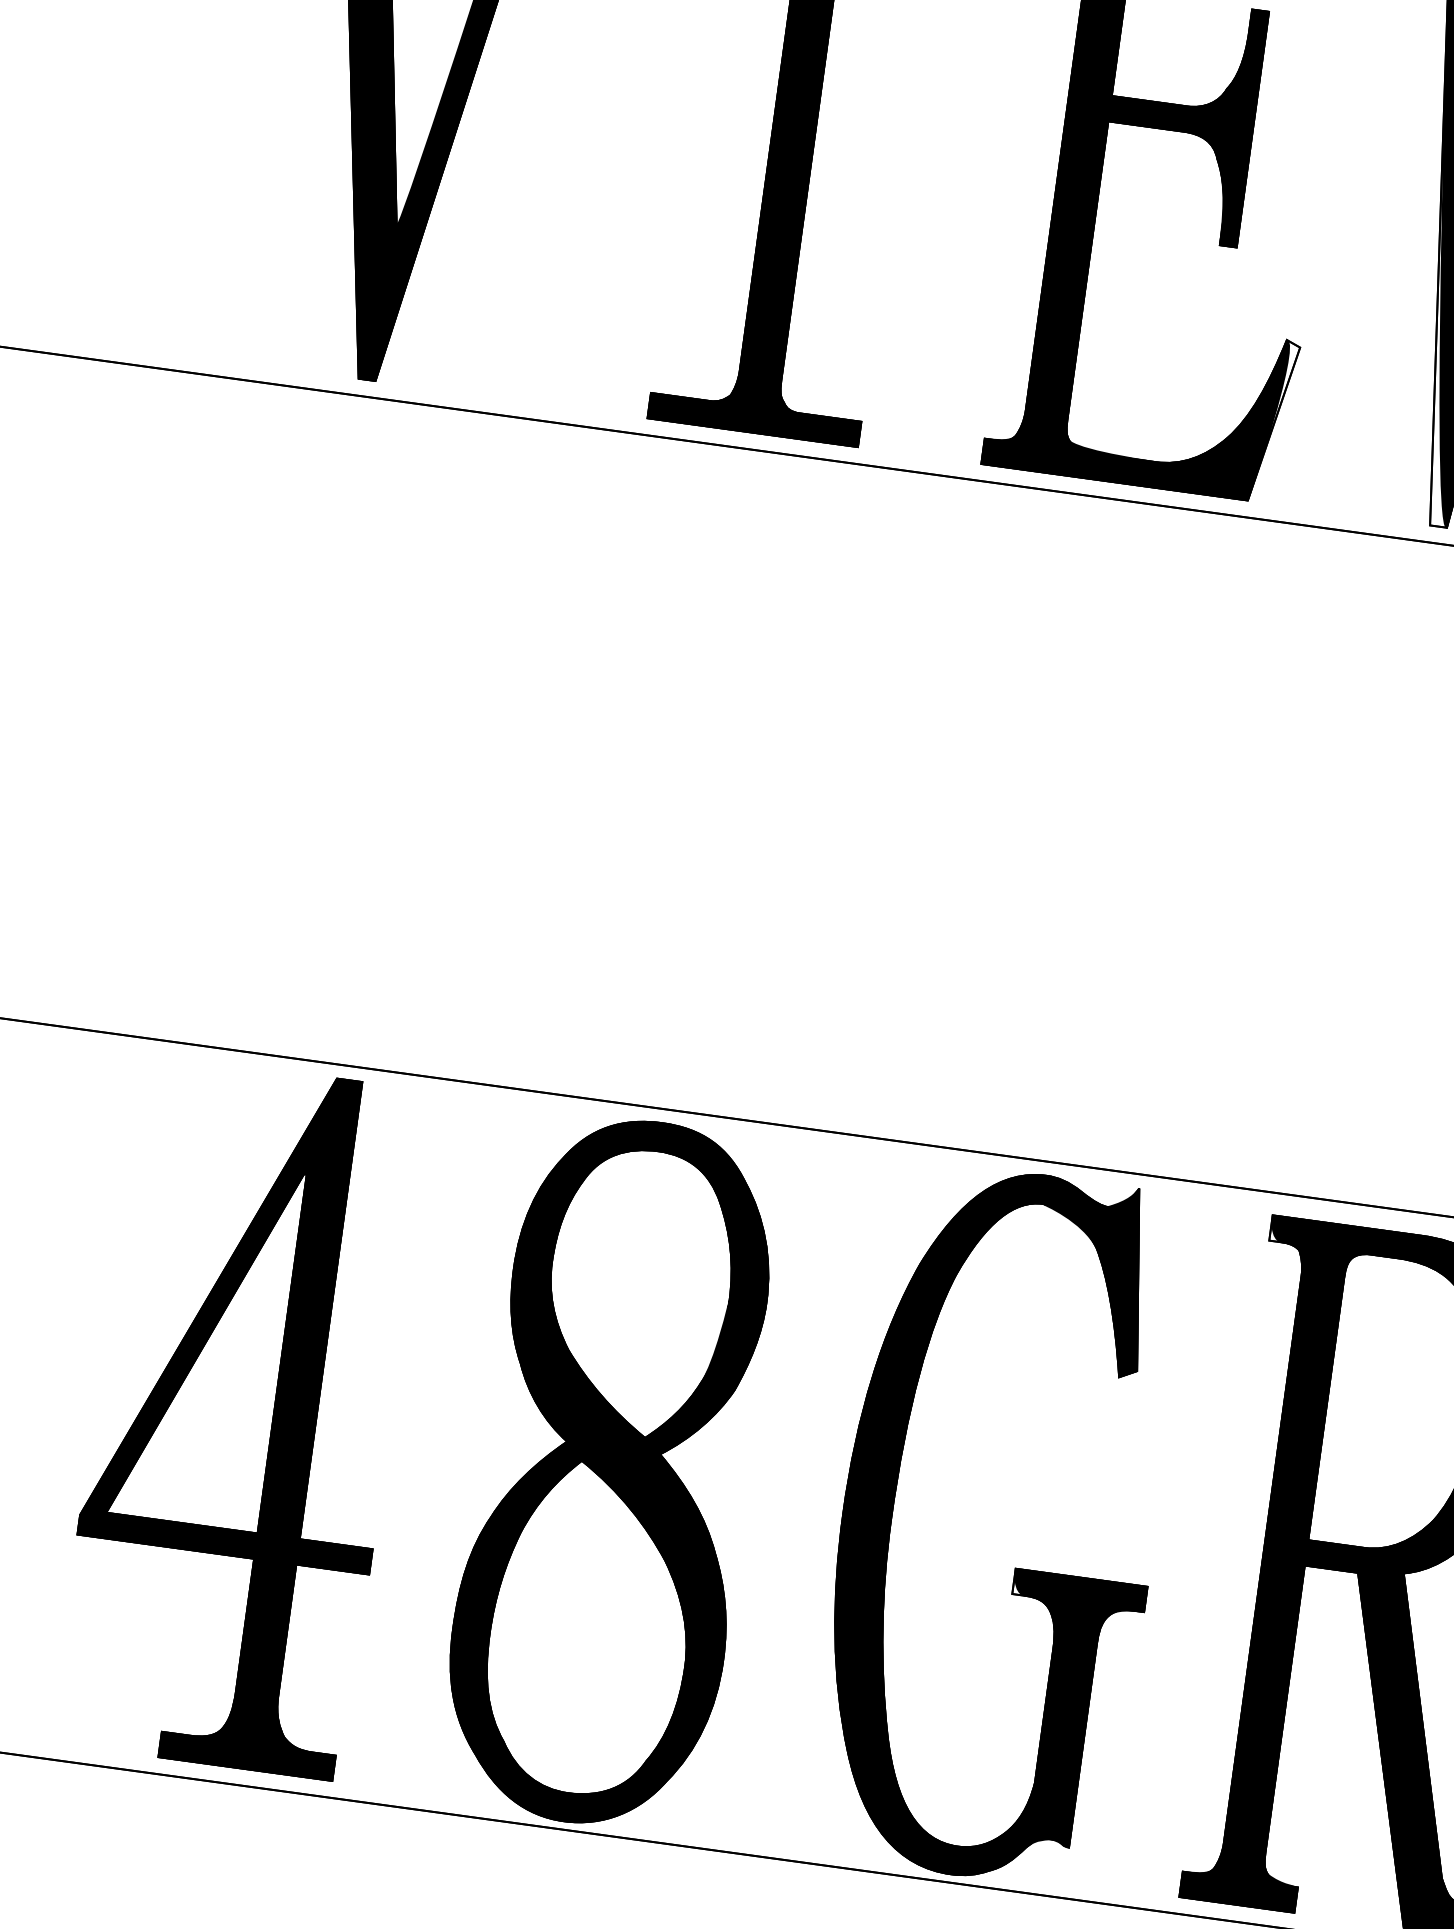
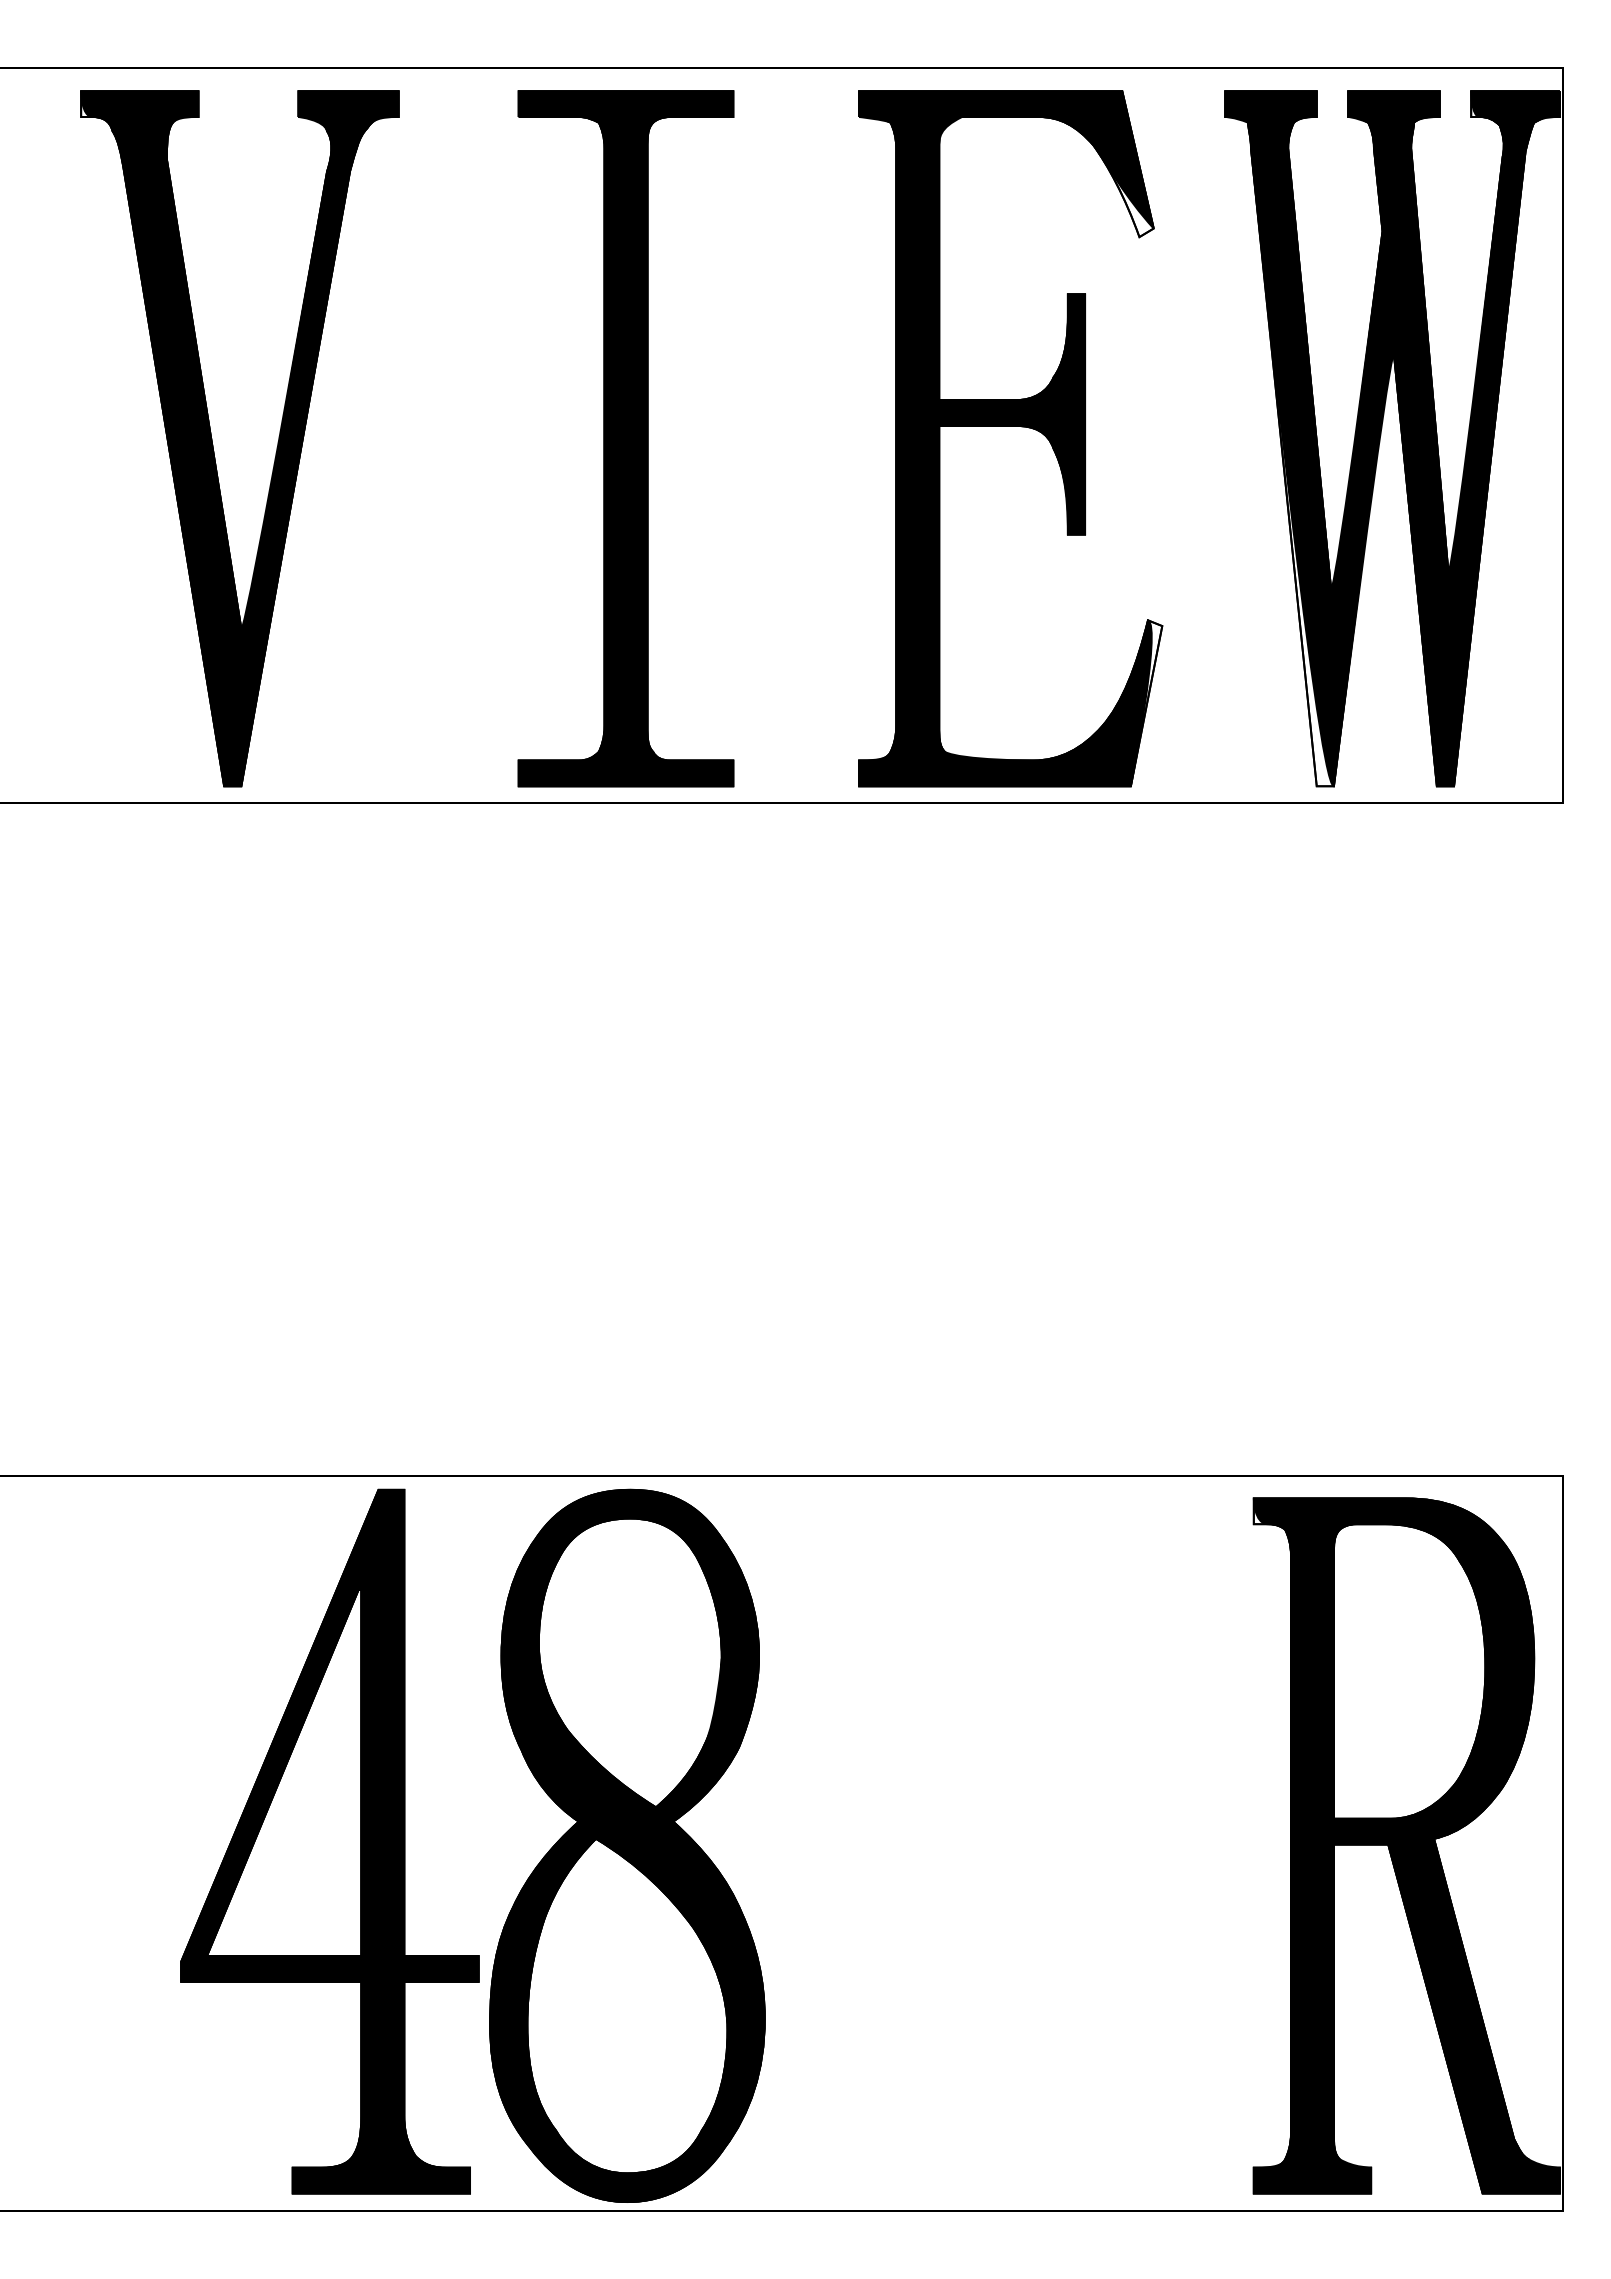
part: (241, 1416) -> (329, 1841), moved
part: (1015, 1567) -> (1044, 1886), removed

